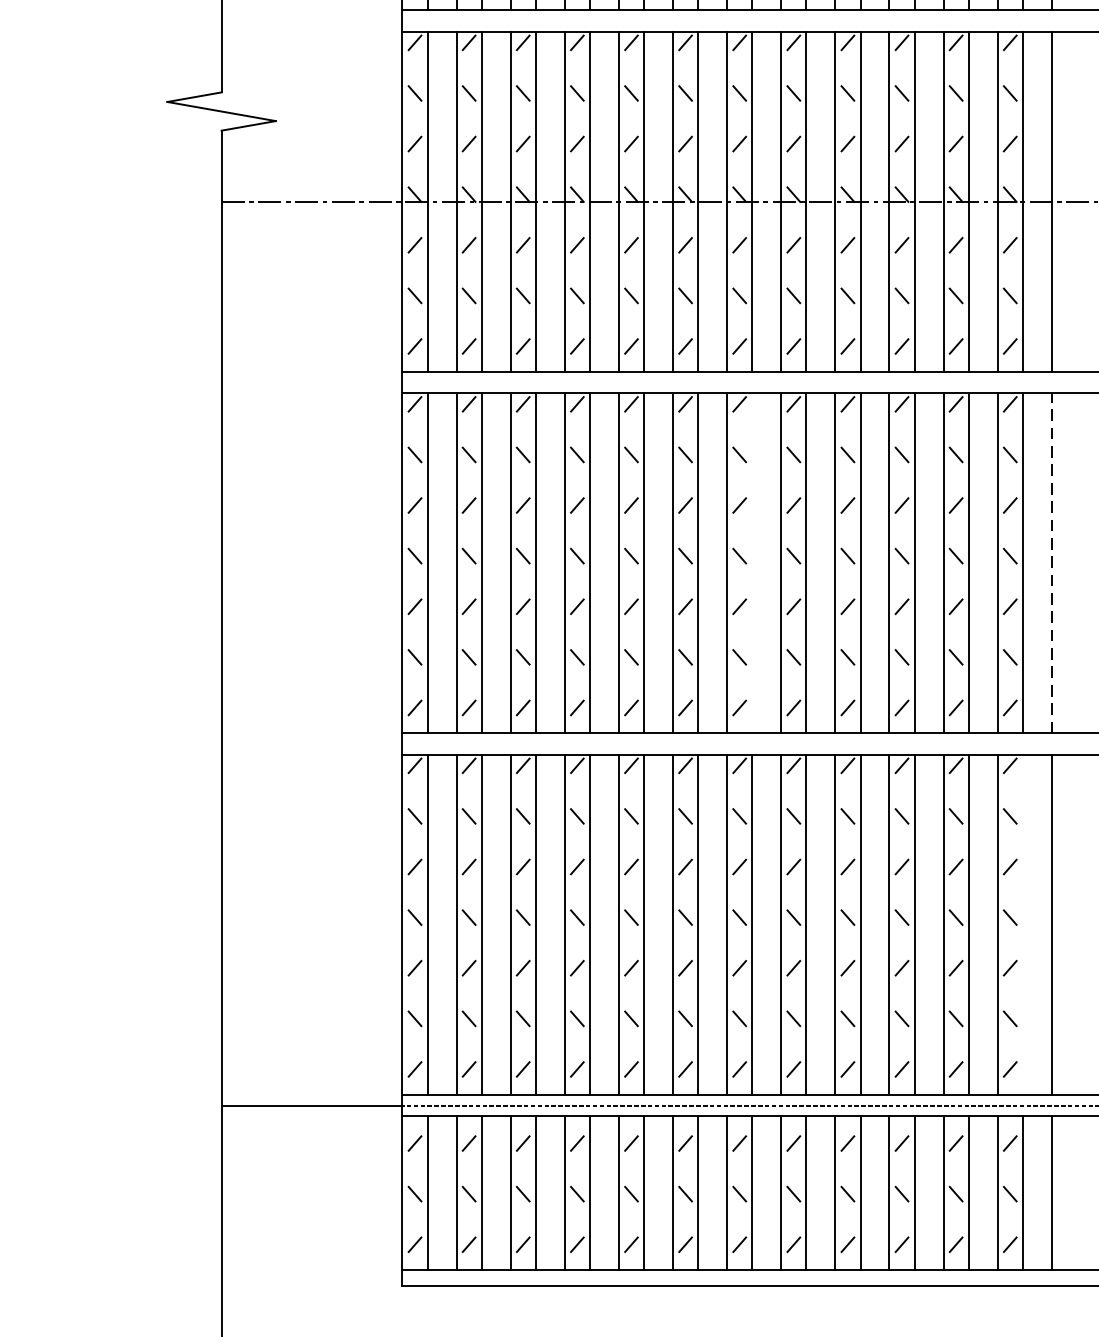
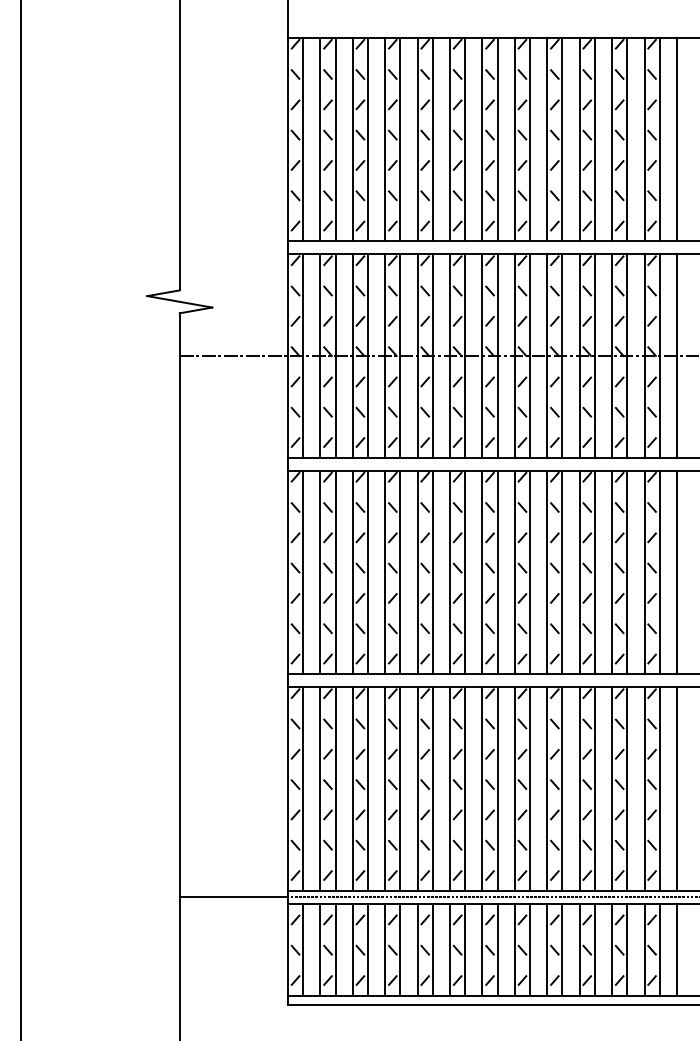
line: (752, 563) -> (497, 572), added
line: (1051, 563) -> (676, 572), dashed -> solid
line: (1022, 924) -> (659, 788), added

